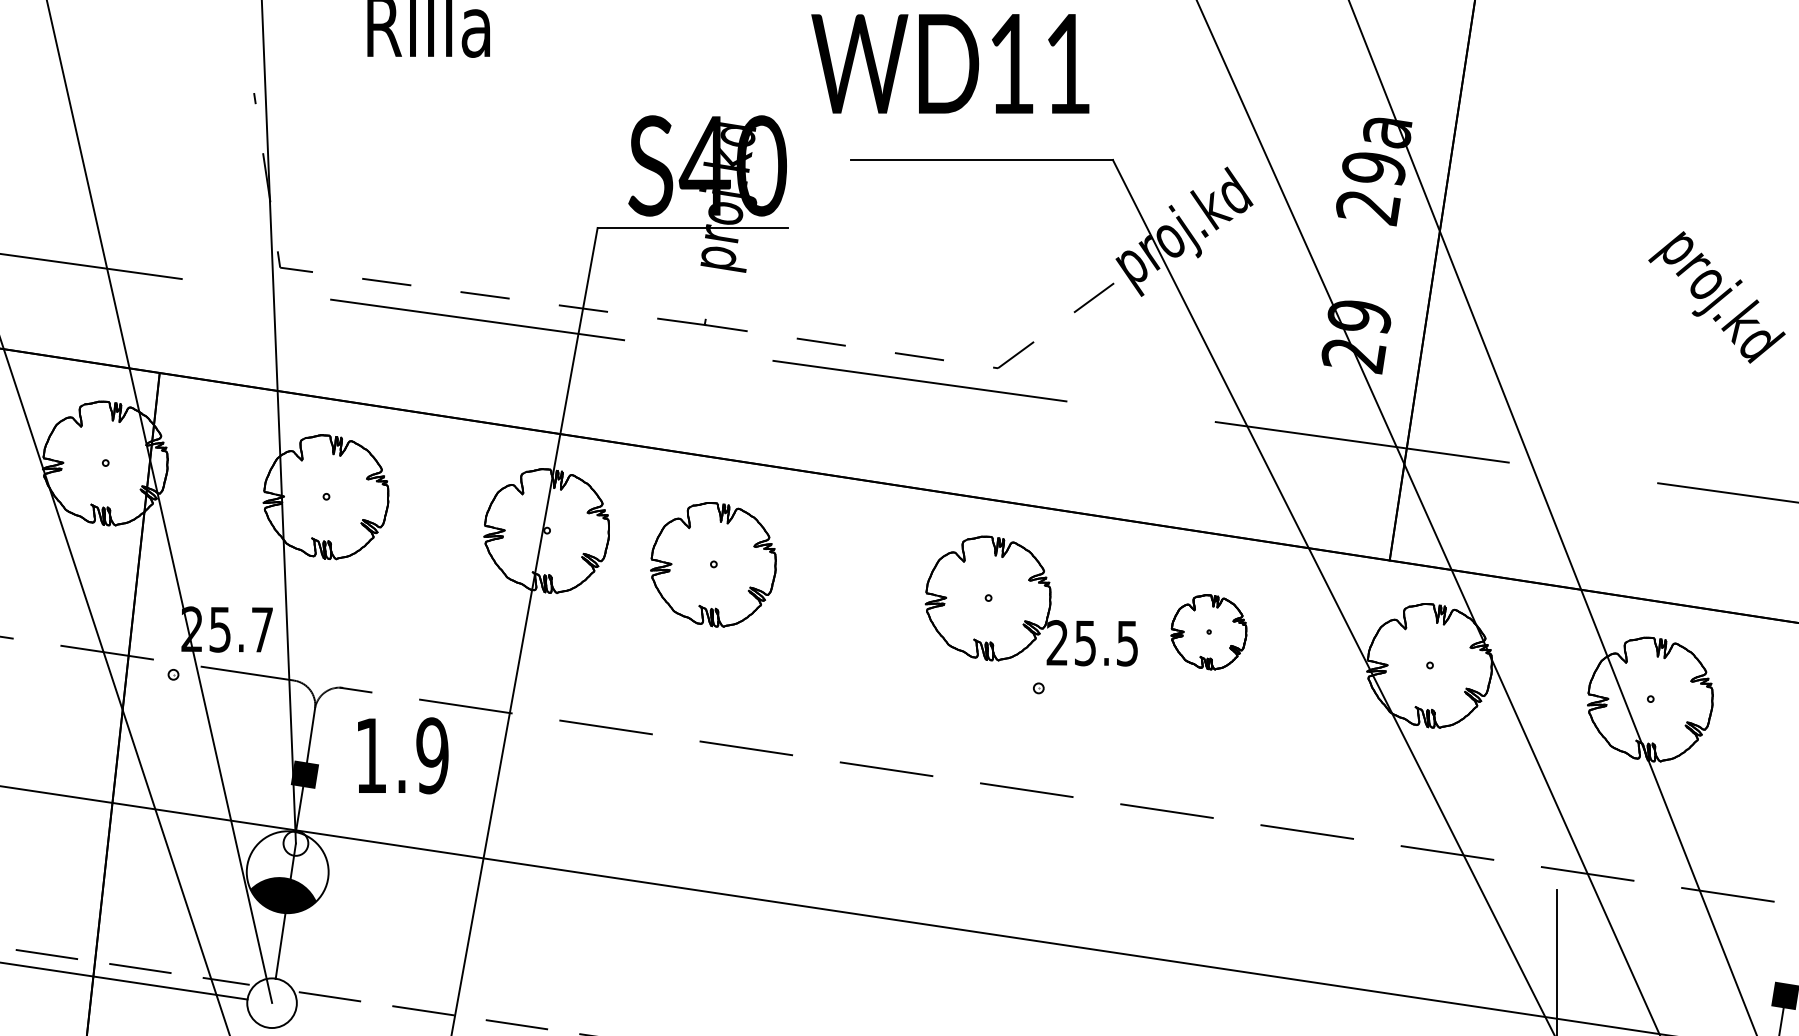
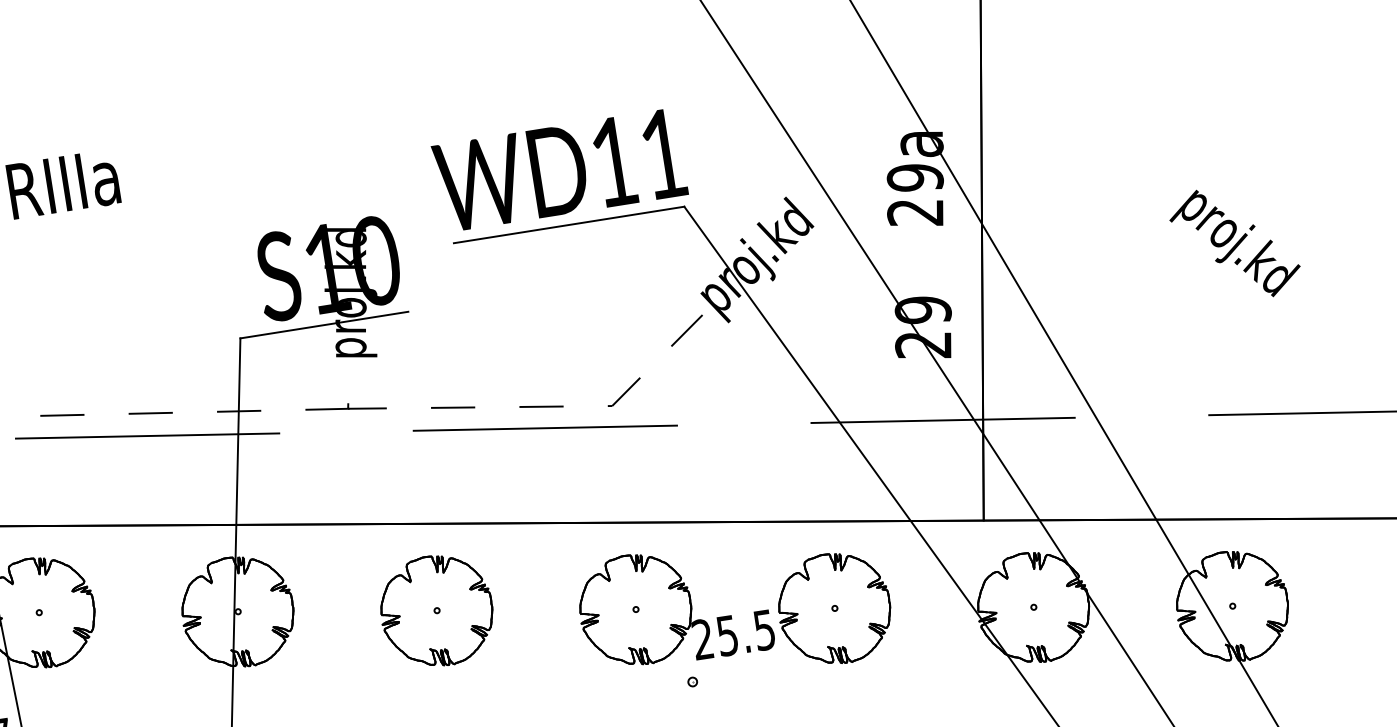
text: (950, 63) -> (559, 170), moved
text: (704, 165) -> (325, 268), S40 -> S10
part: (713, 564) -> (436, 610), moved
part: (1208, 632) -> (834, 609), size x1.67

